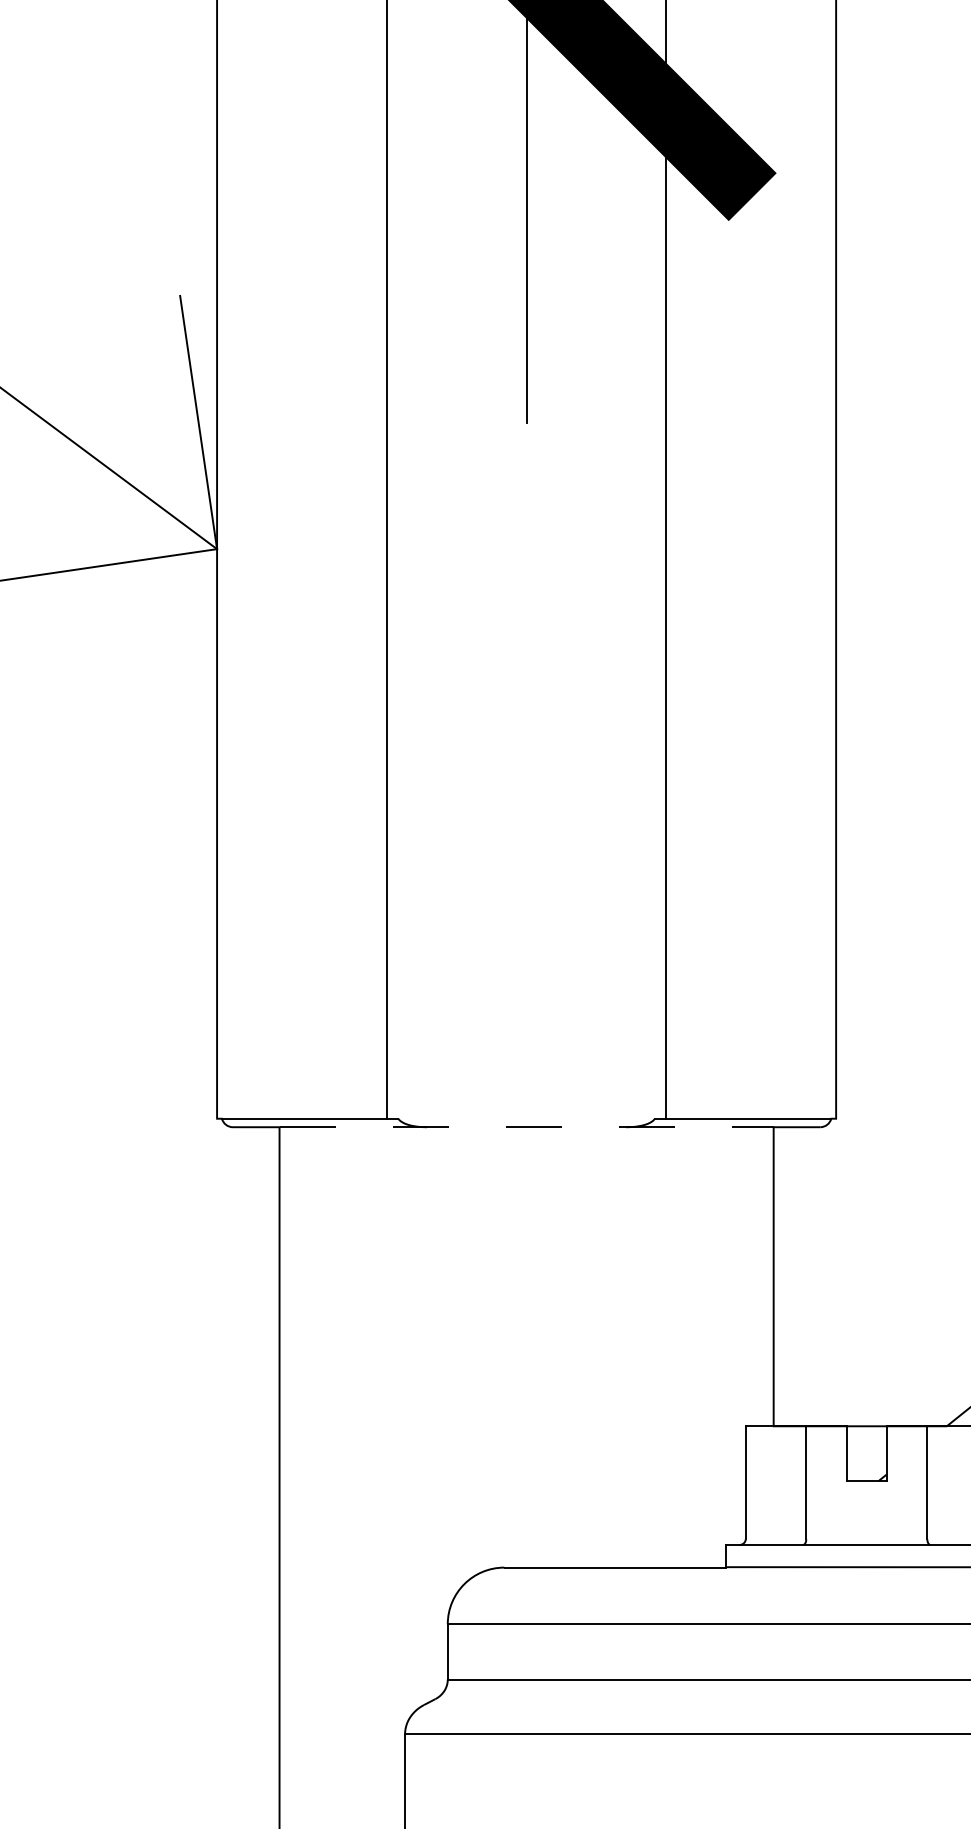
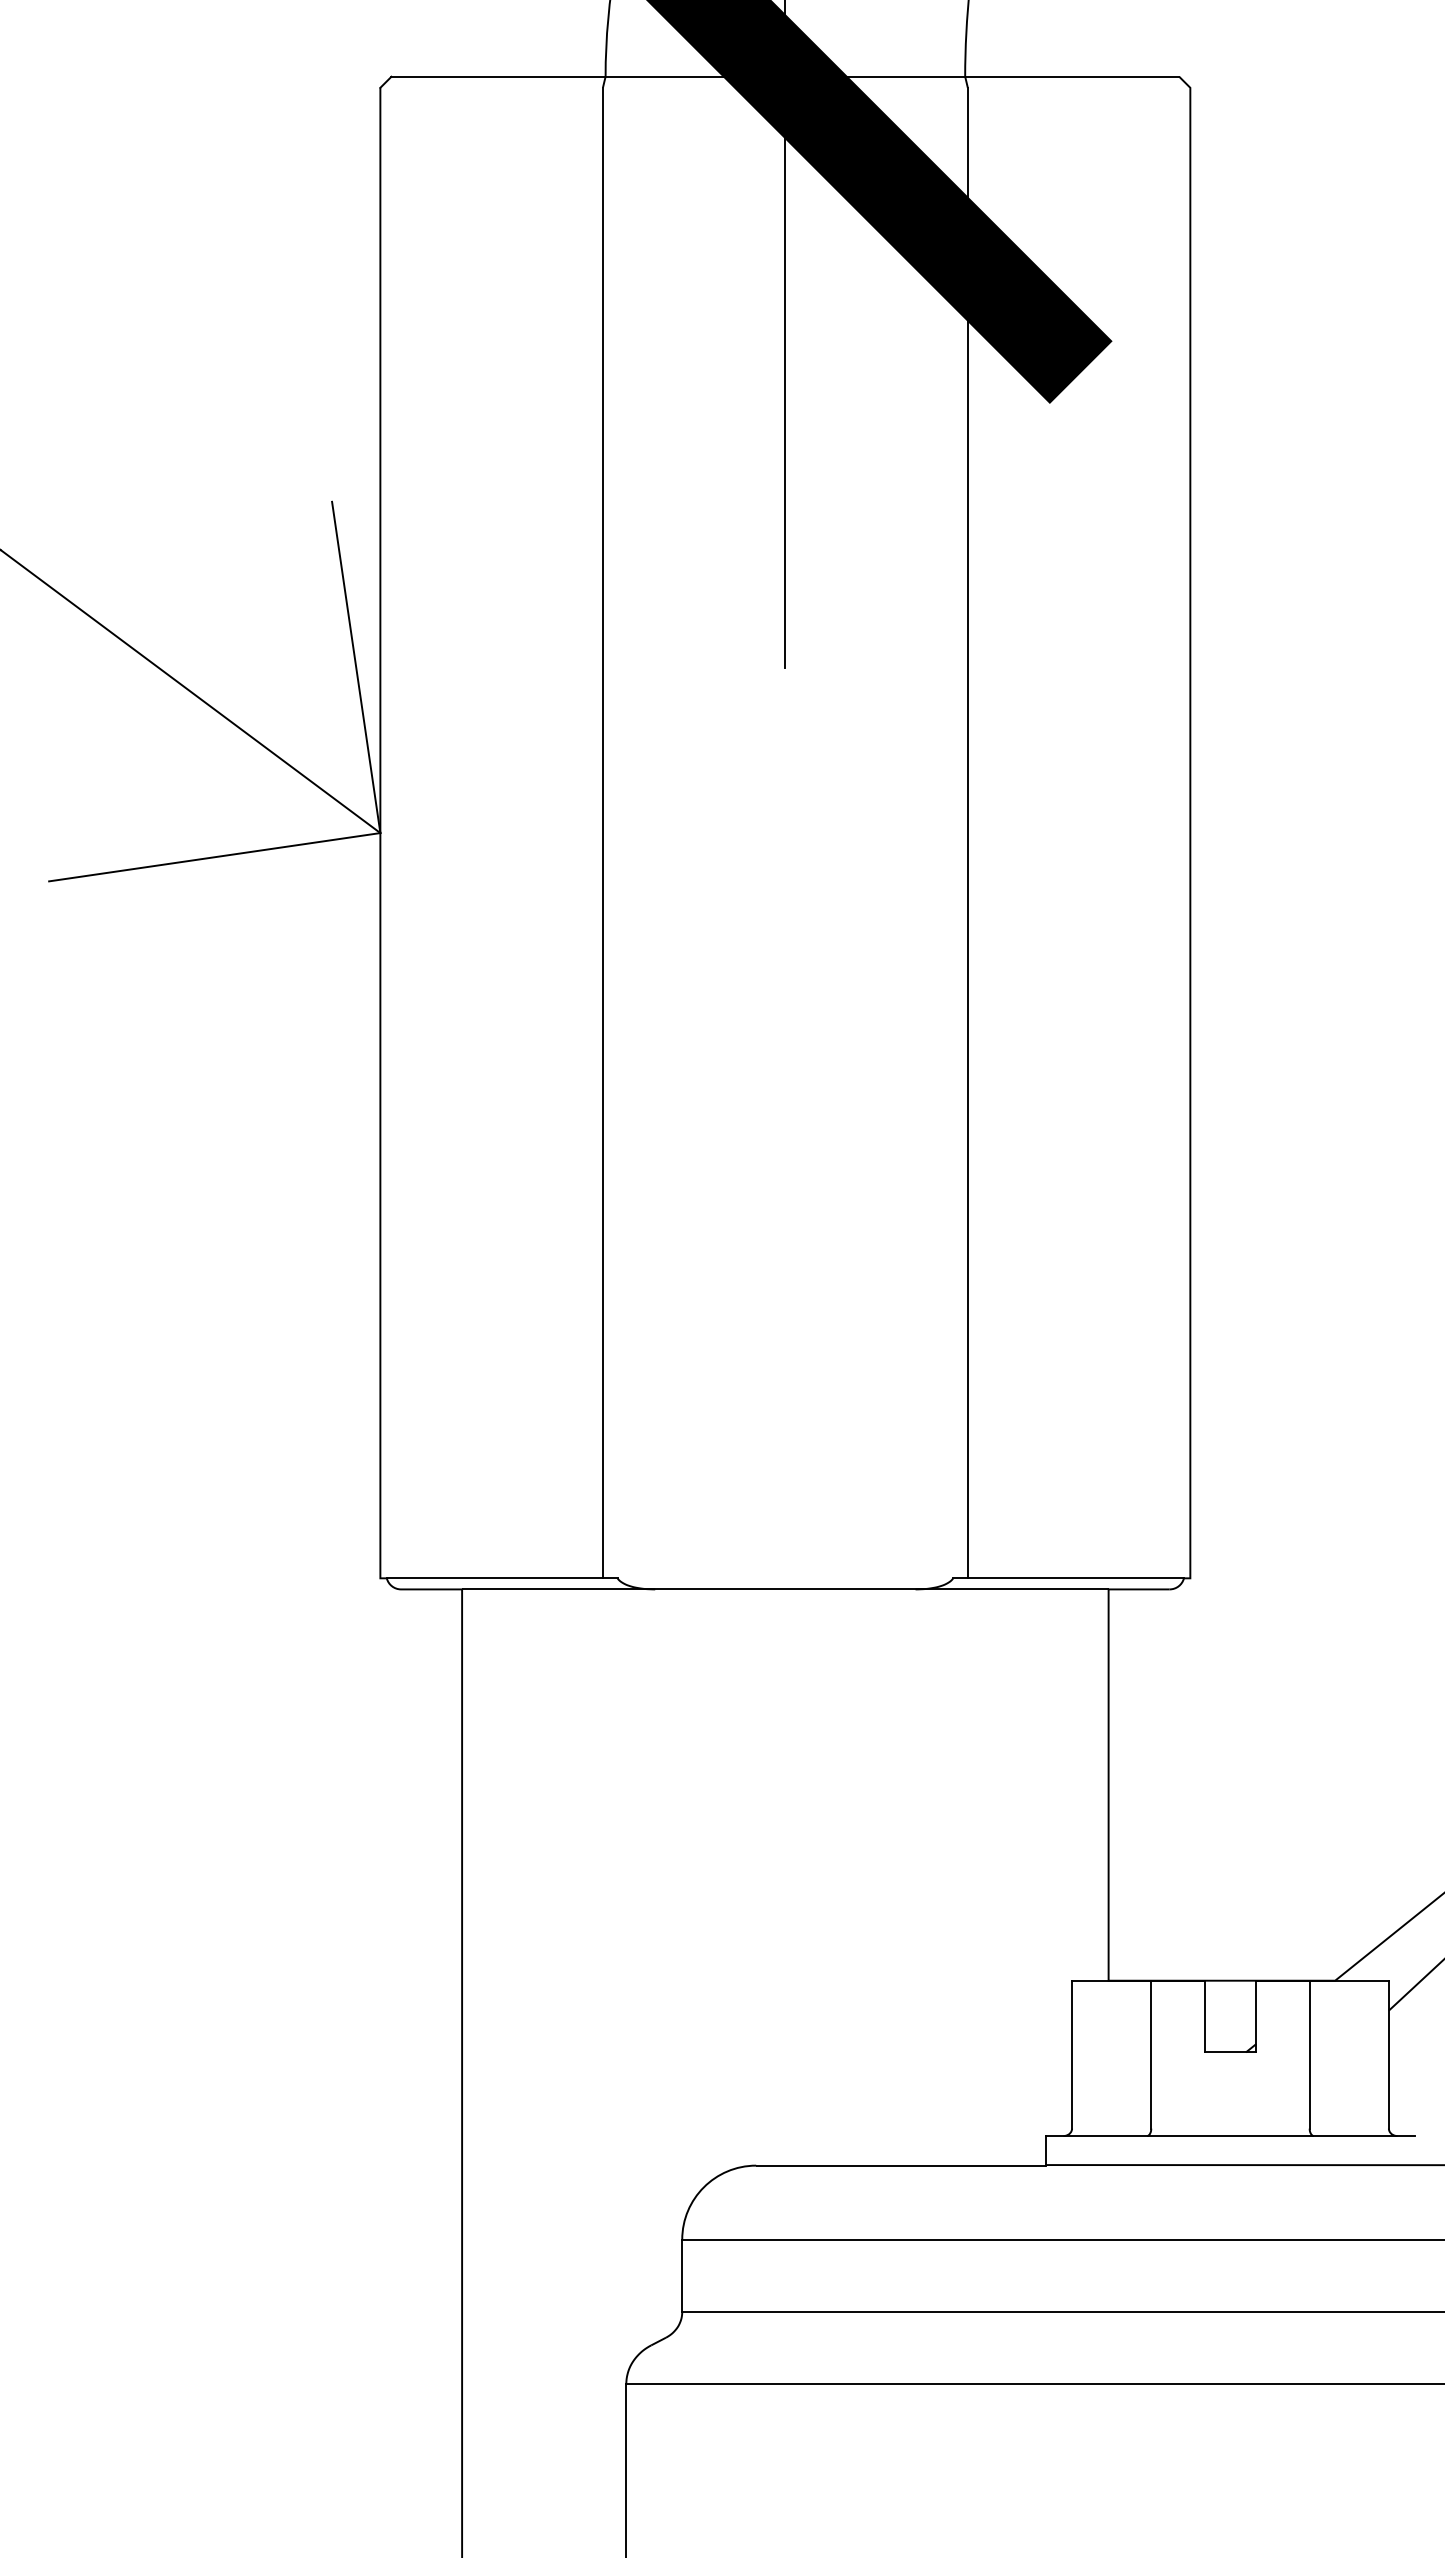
line: (526, 1127) -> (785, 1589), dashed -> solid

